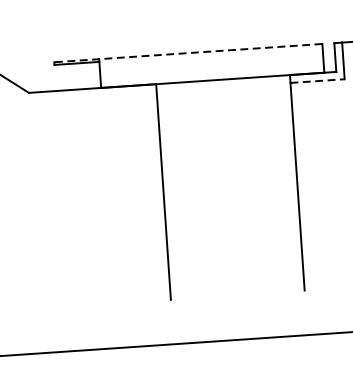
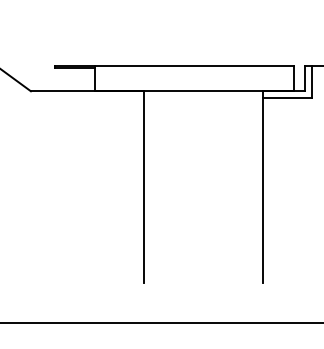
line: (188, 52) -> (174, 65), dashed -> solid
line: (317, 81) -> (287, 98), dashed -> solid

